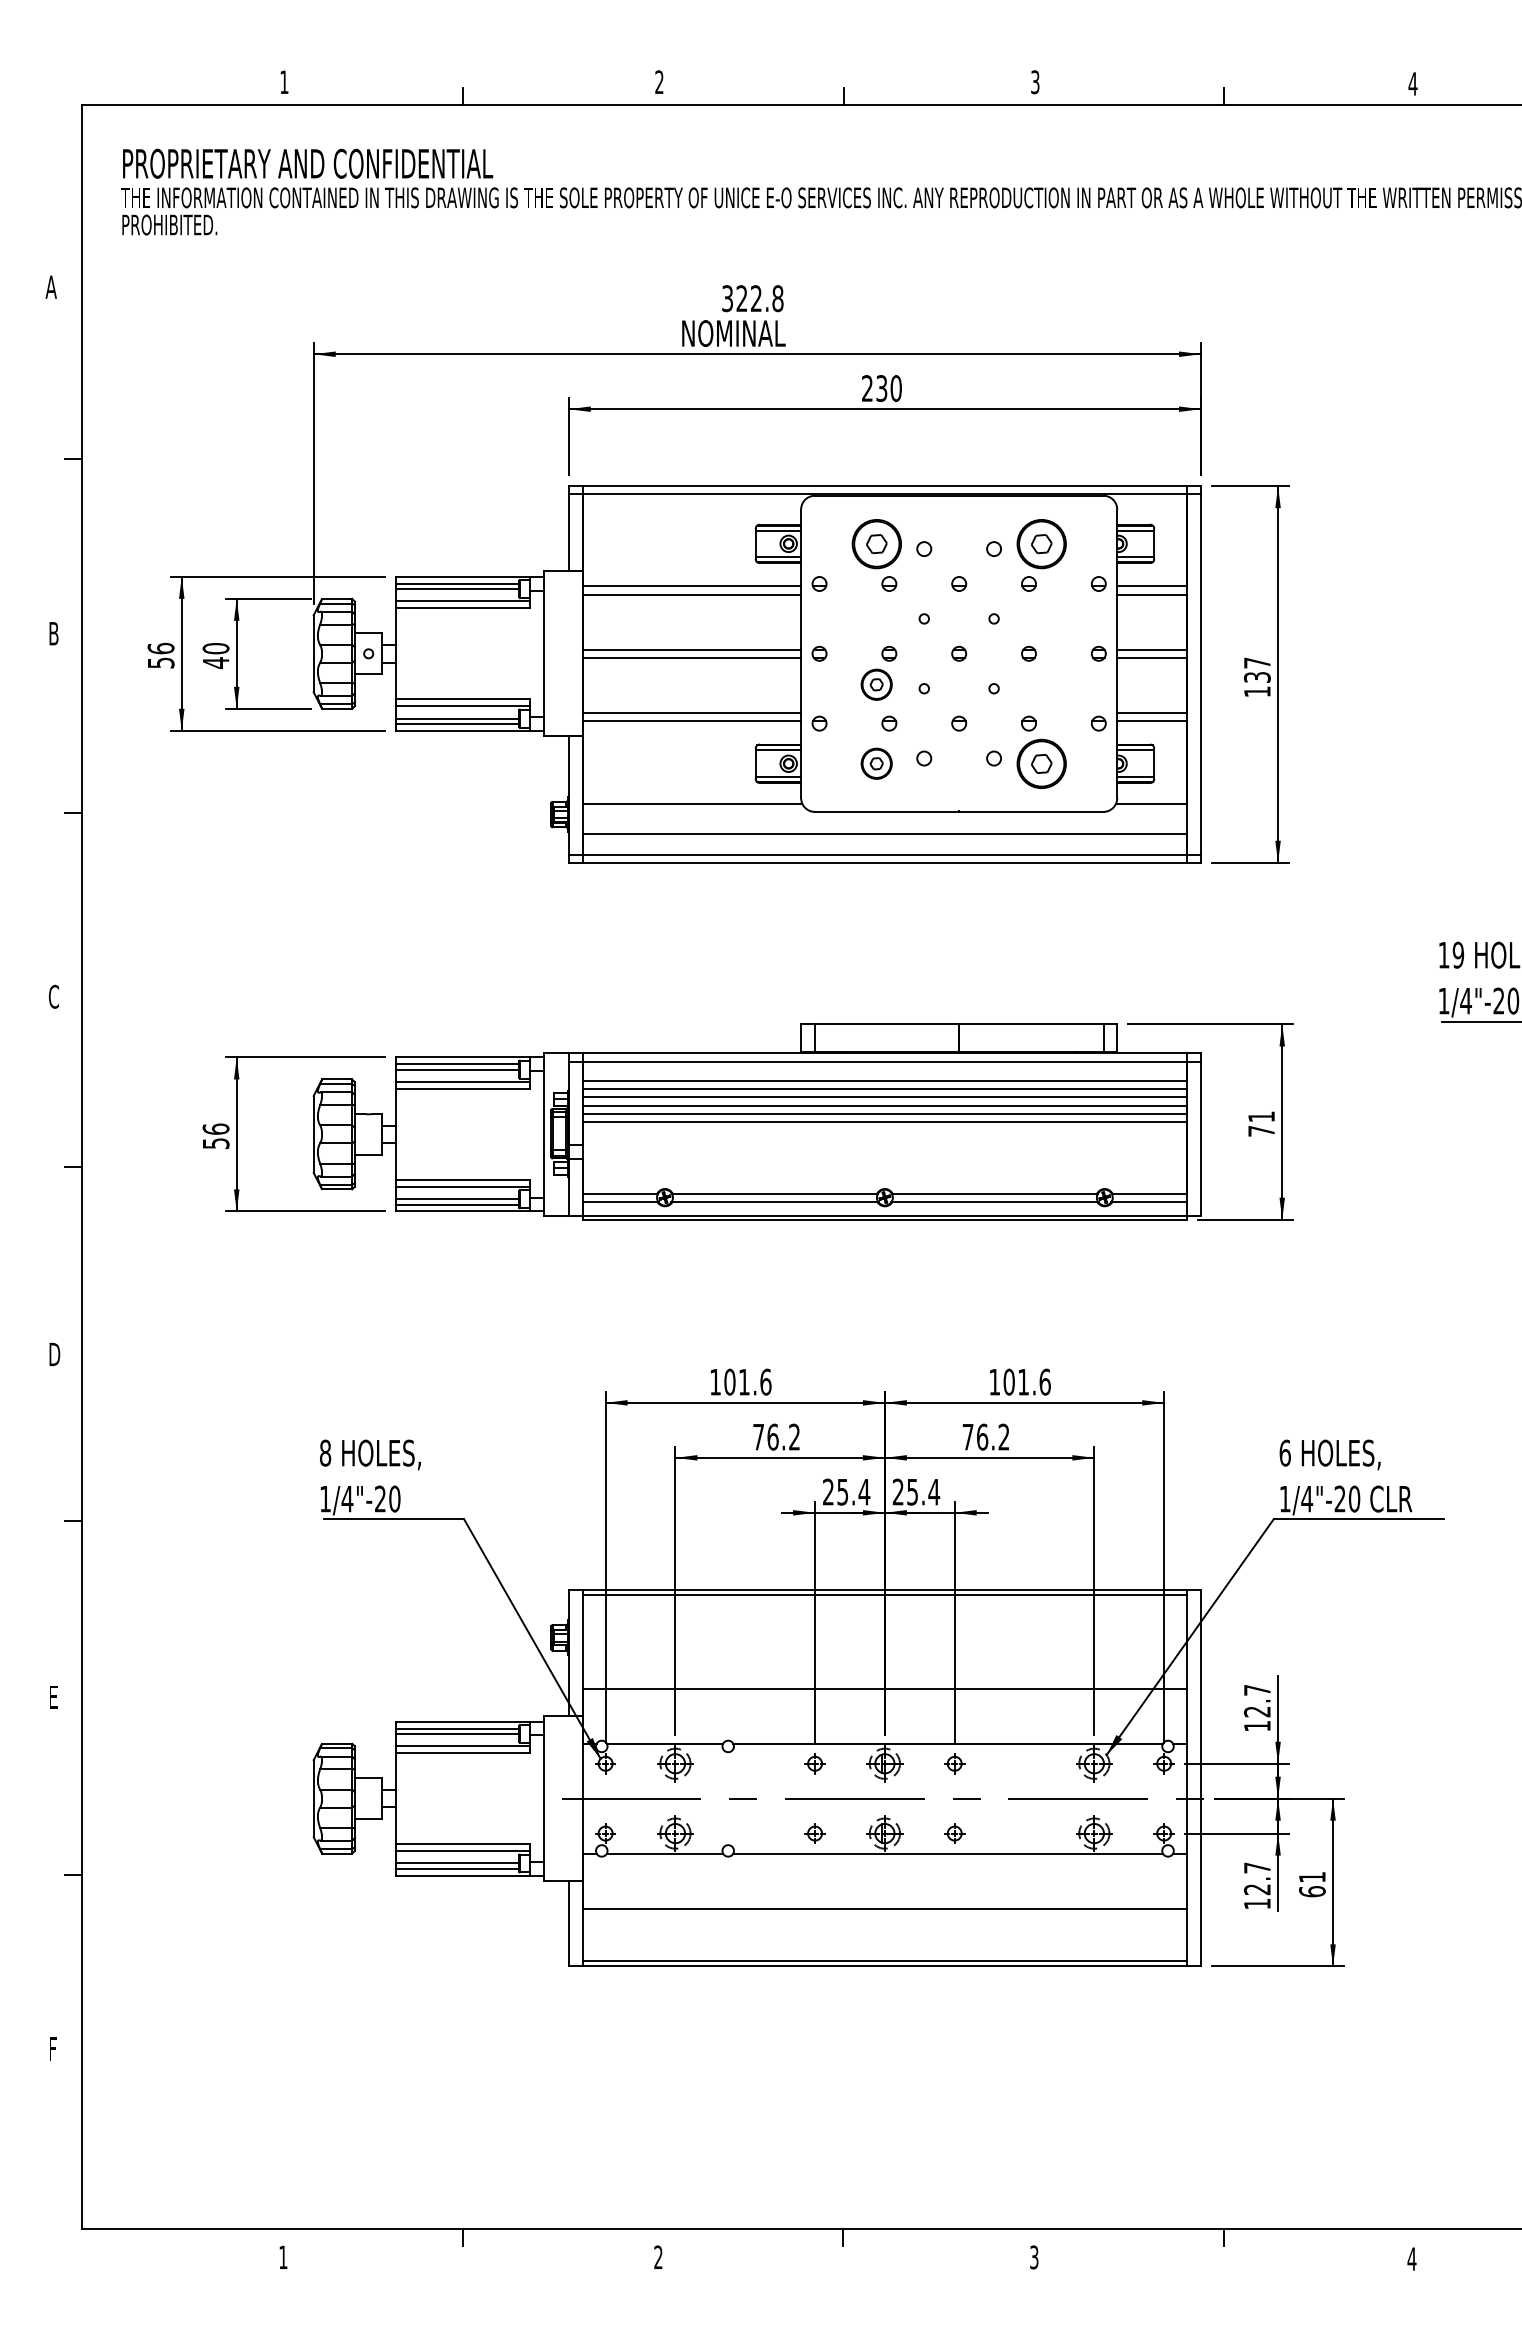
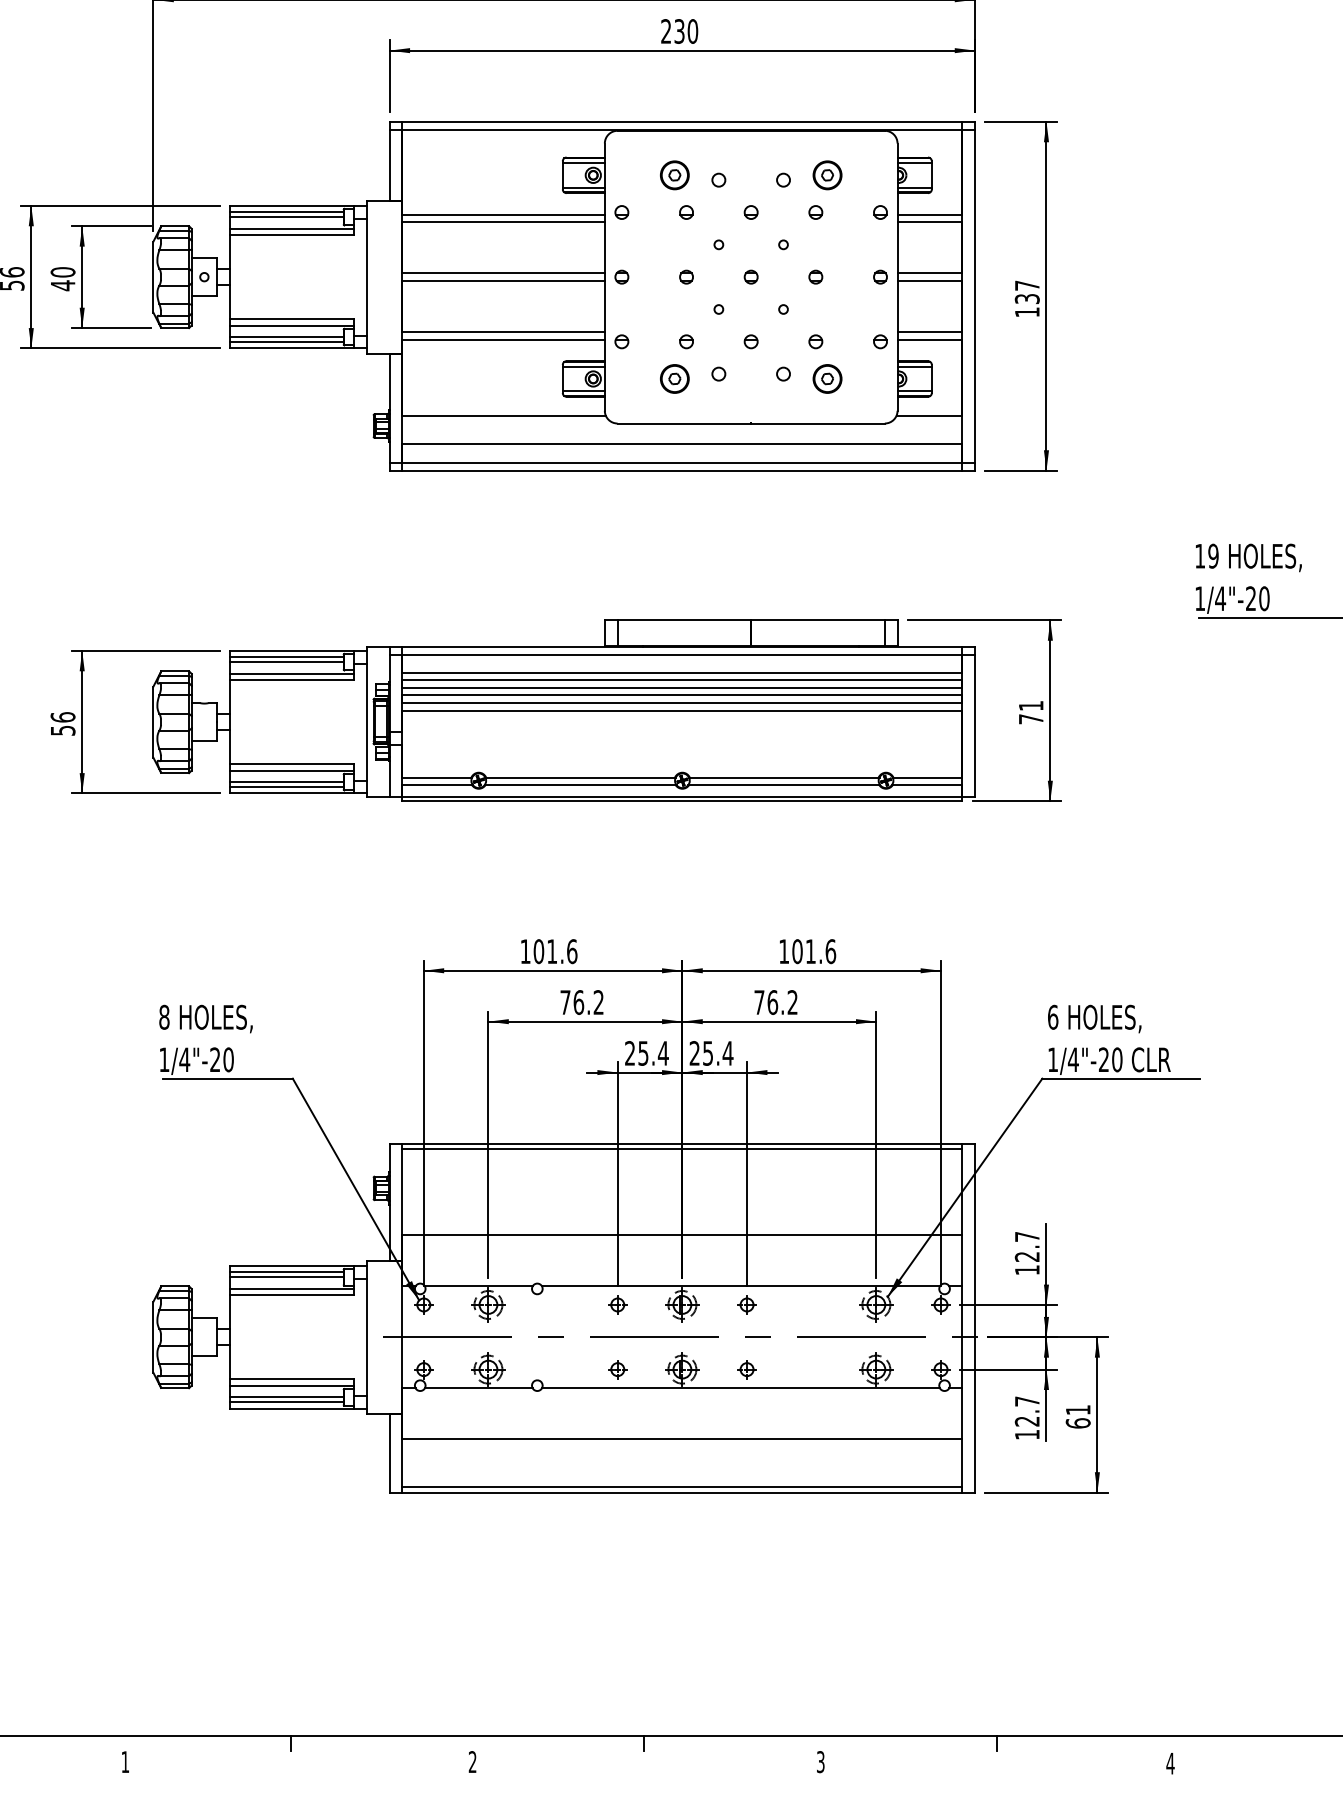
part: (876, 543) -> (674, 174), size x0.62
part: (1041, 543) -> (827, 174), size x0.62
part: (876, 684) -> (674, 305), removed
part: (1041, 763) -> (827, 378), size x0.62

